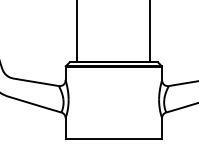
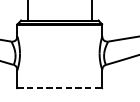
line: (114, 139) -> (60, 88), solid -> dashed

